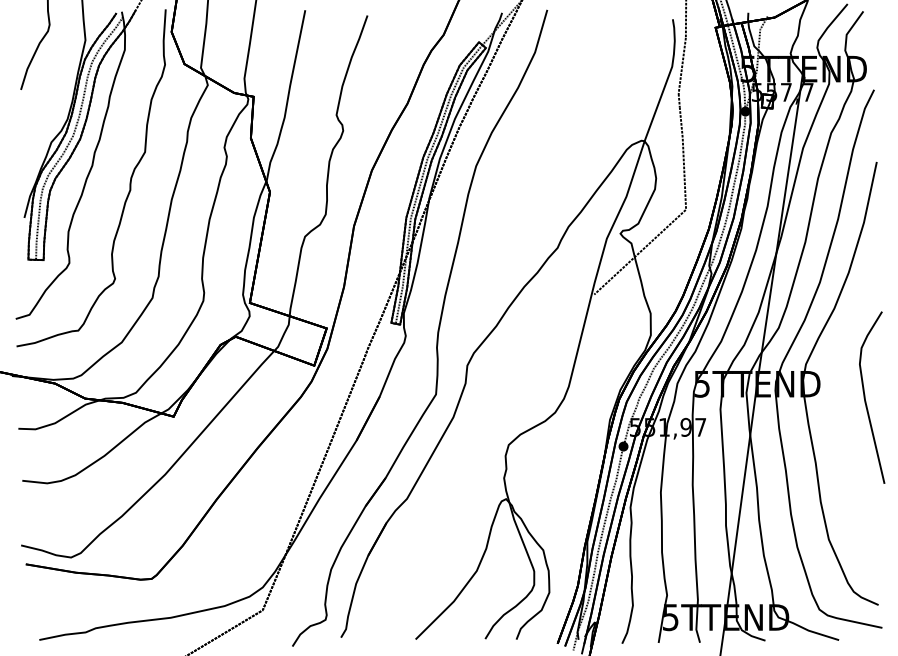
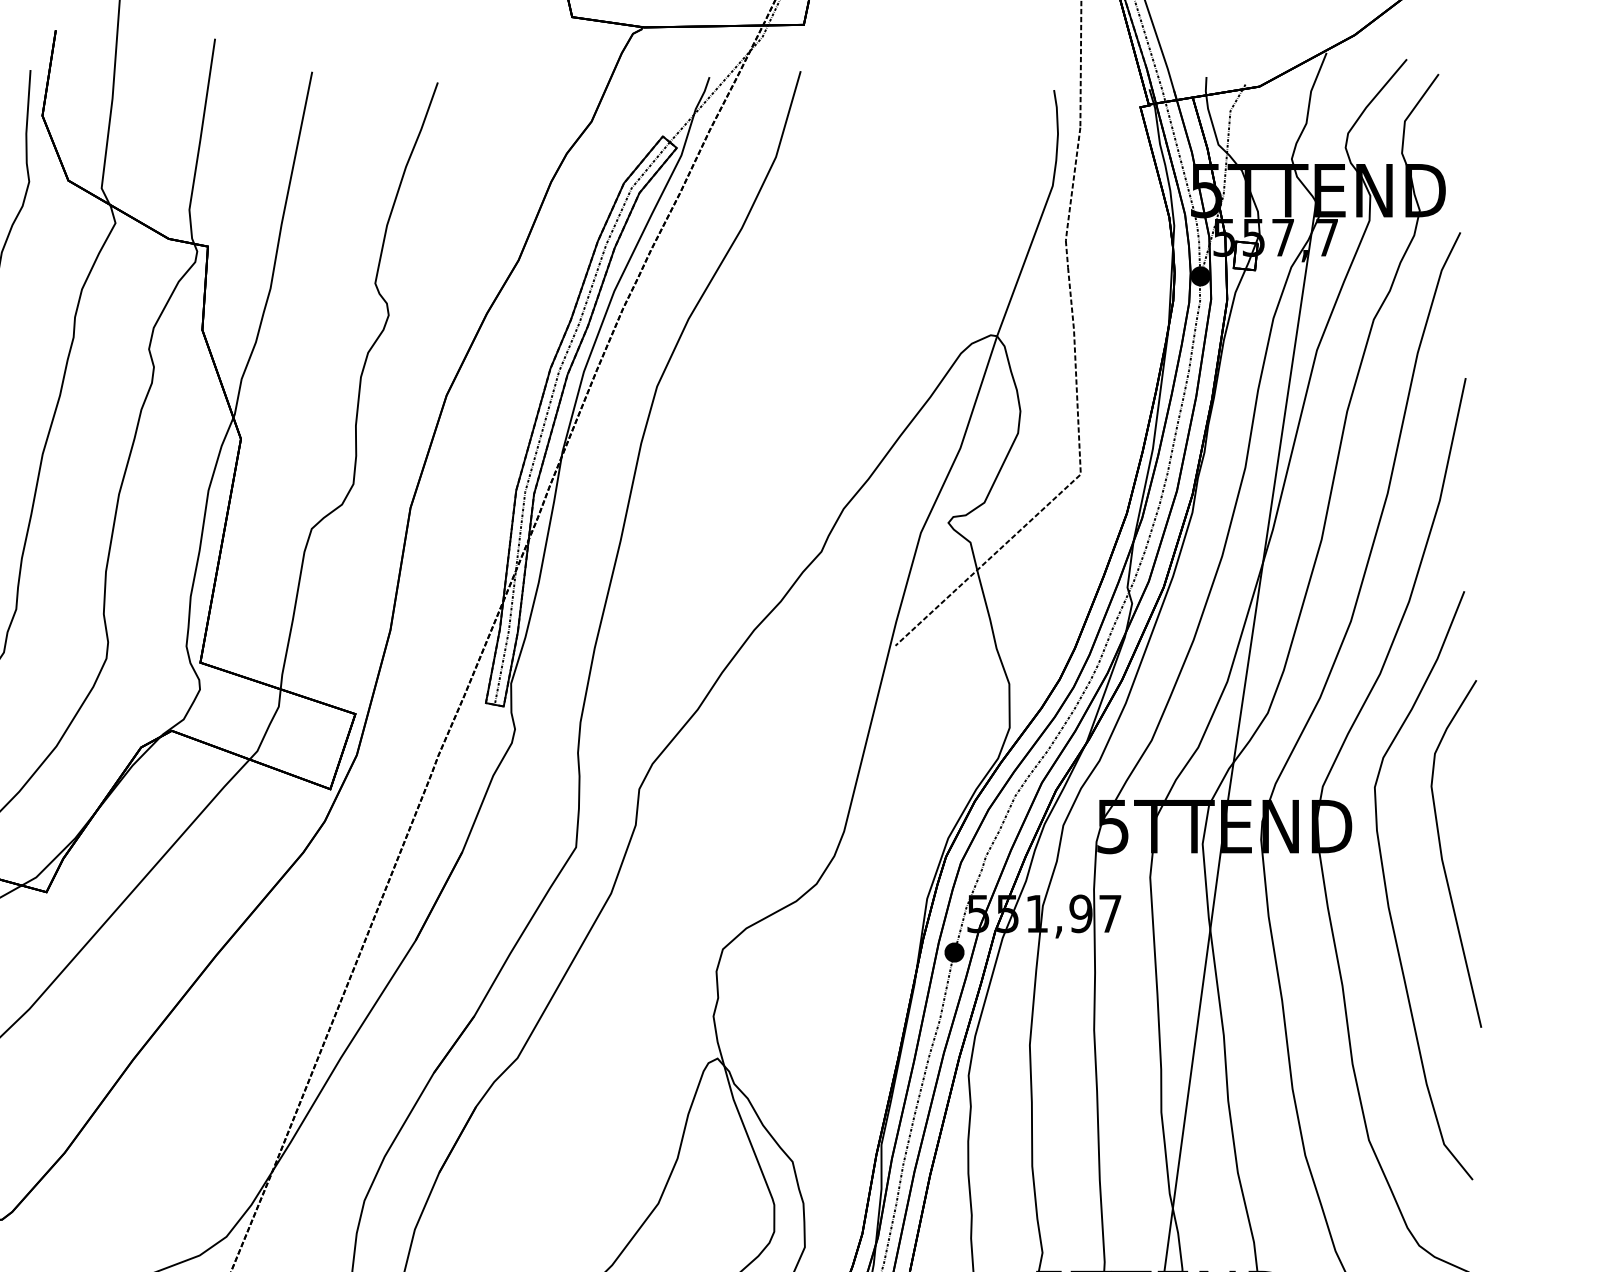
curve: (838, 415) -> (1388, 889), added

